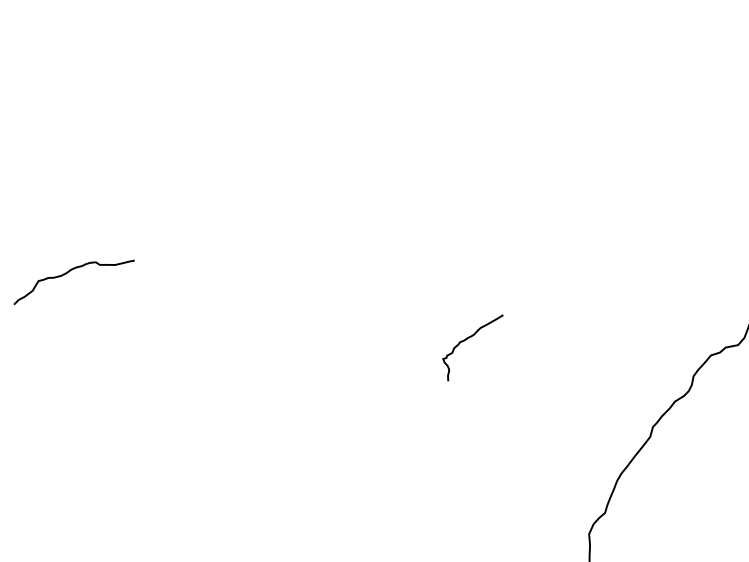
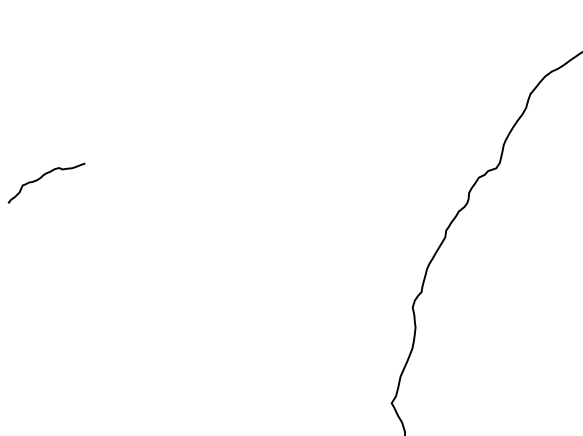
curve: (467, 340) -> (314, 188), removed

